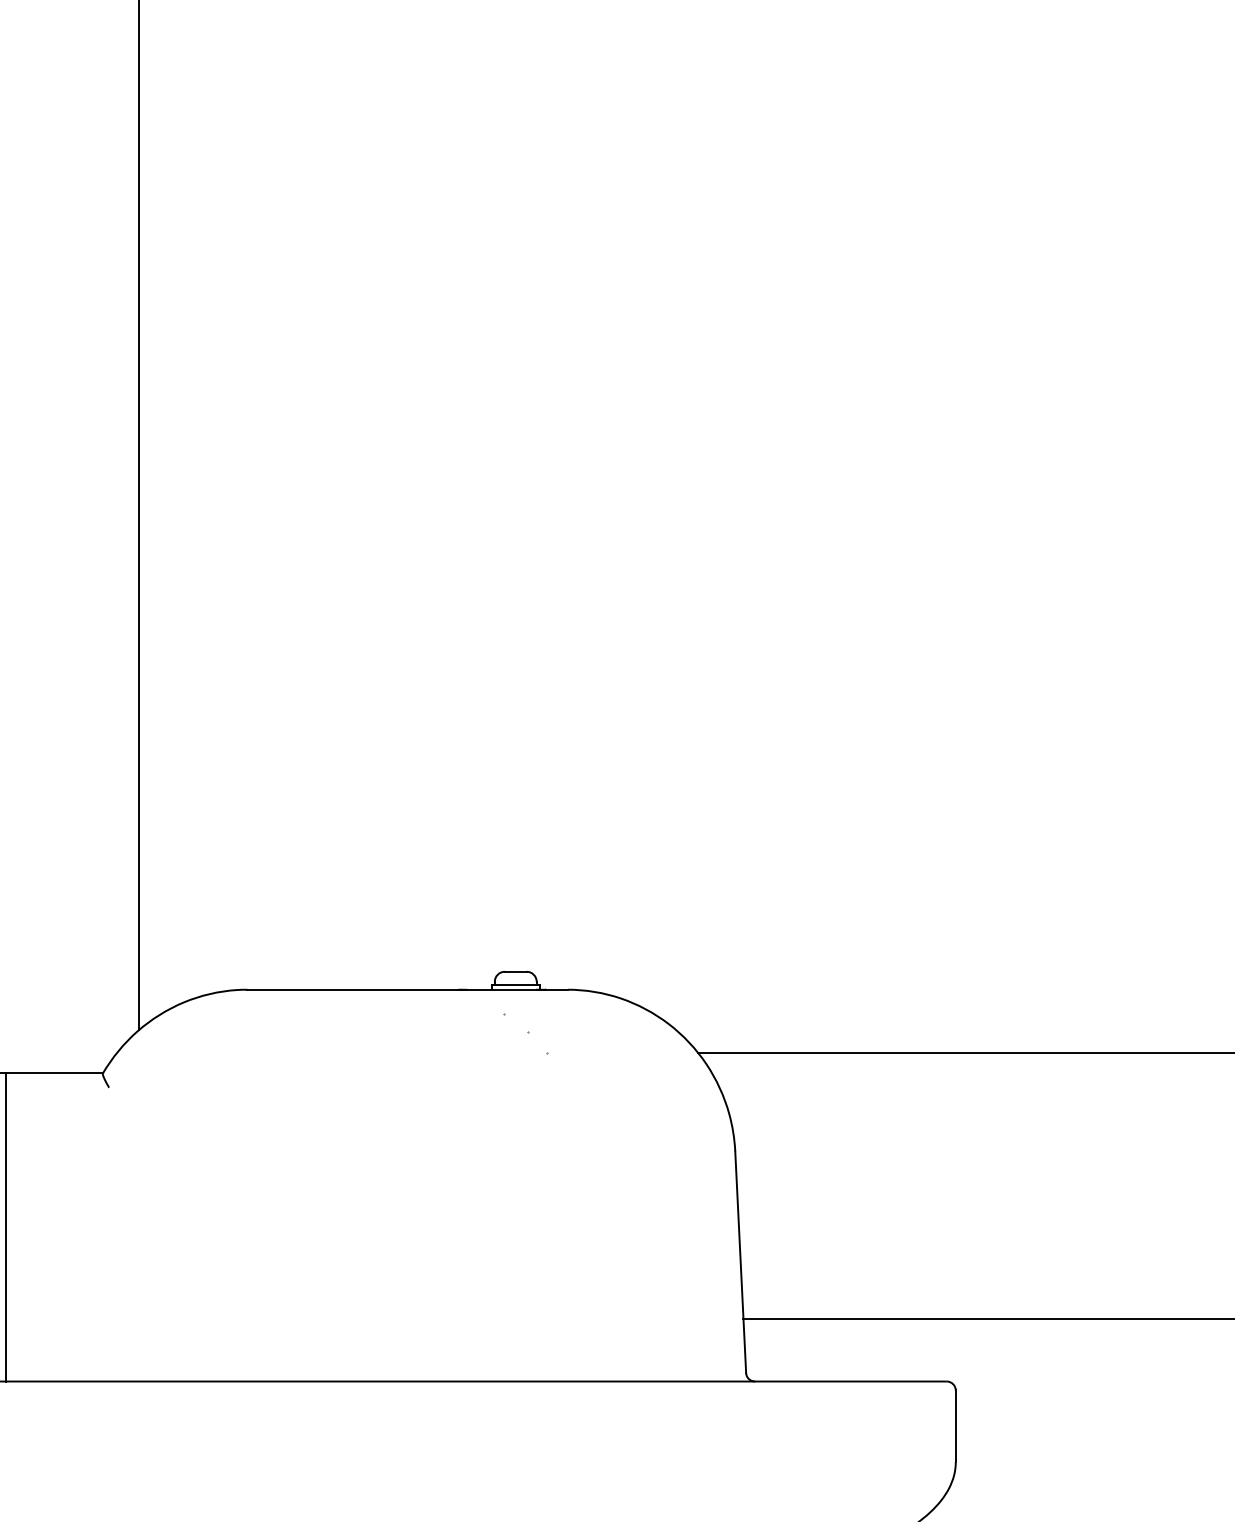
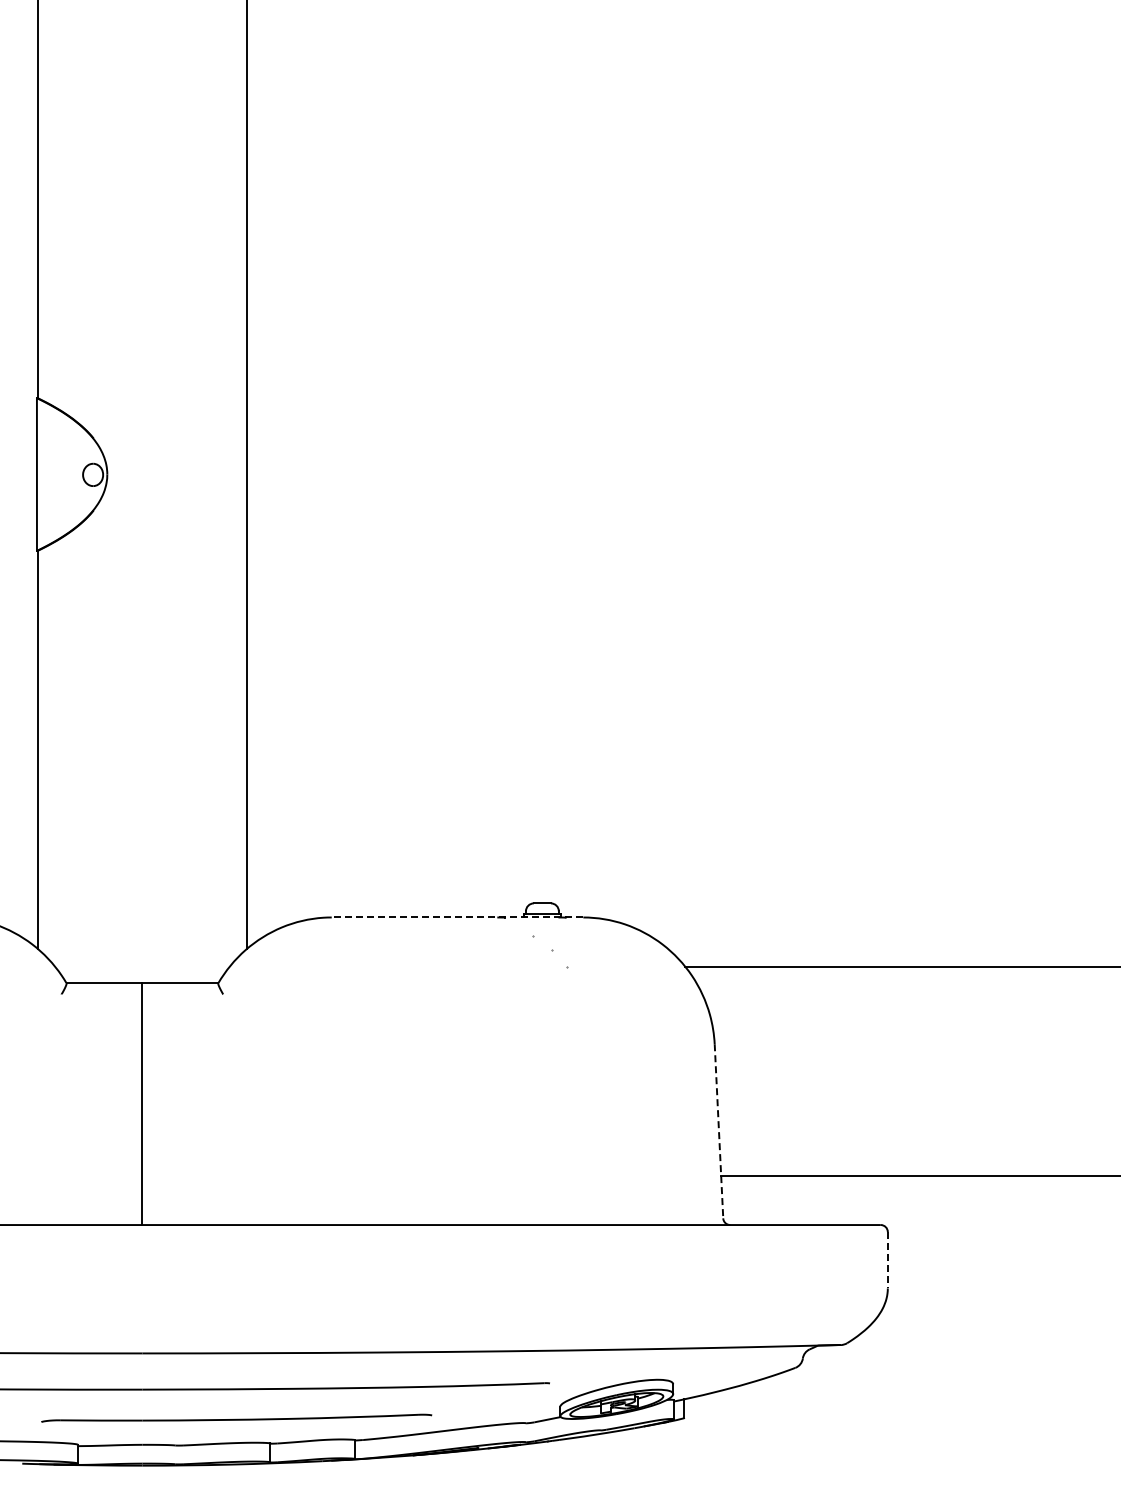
line: (407, 989) -> (457, 917), solid -> dashed
line: (741, 1262) -> (719, 1131), solid -> dashed
line: (955, 1426) -> (887, 1260), solid -> dashed

